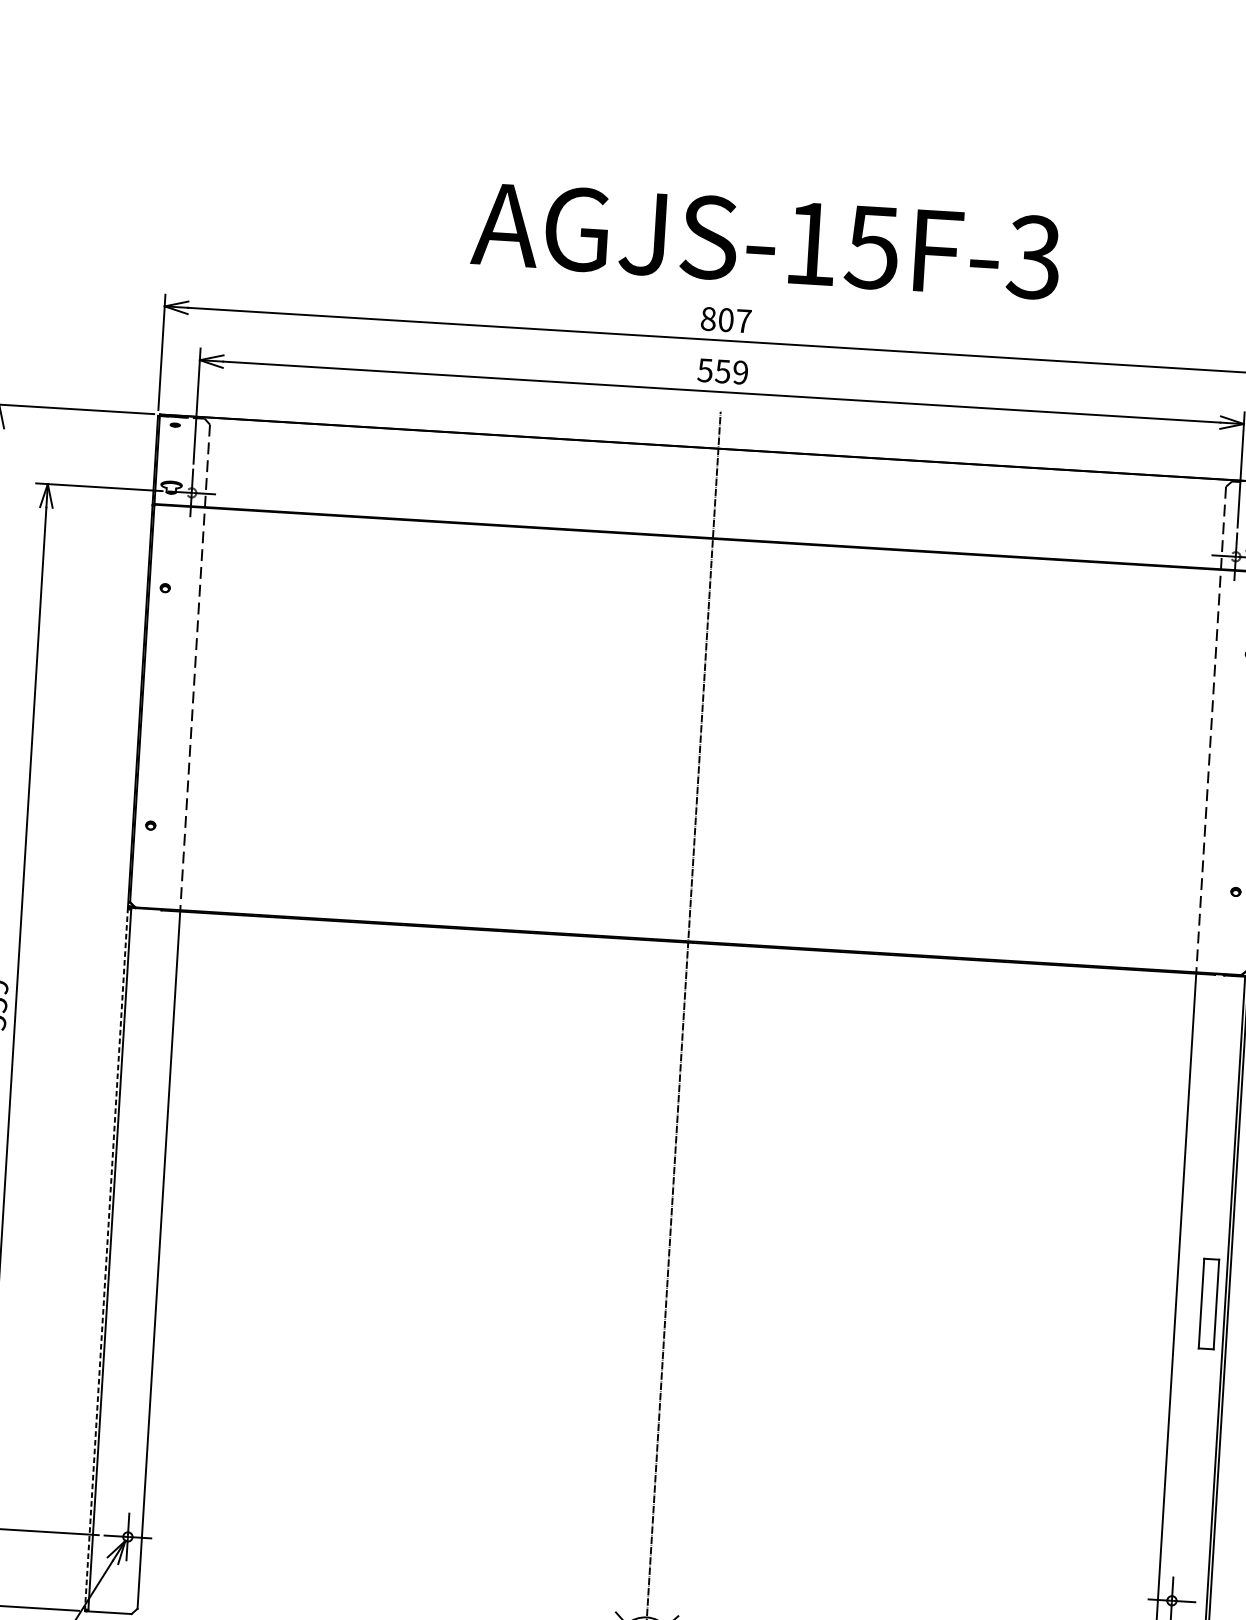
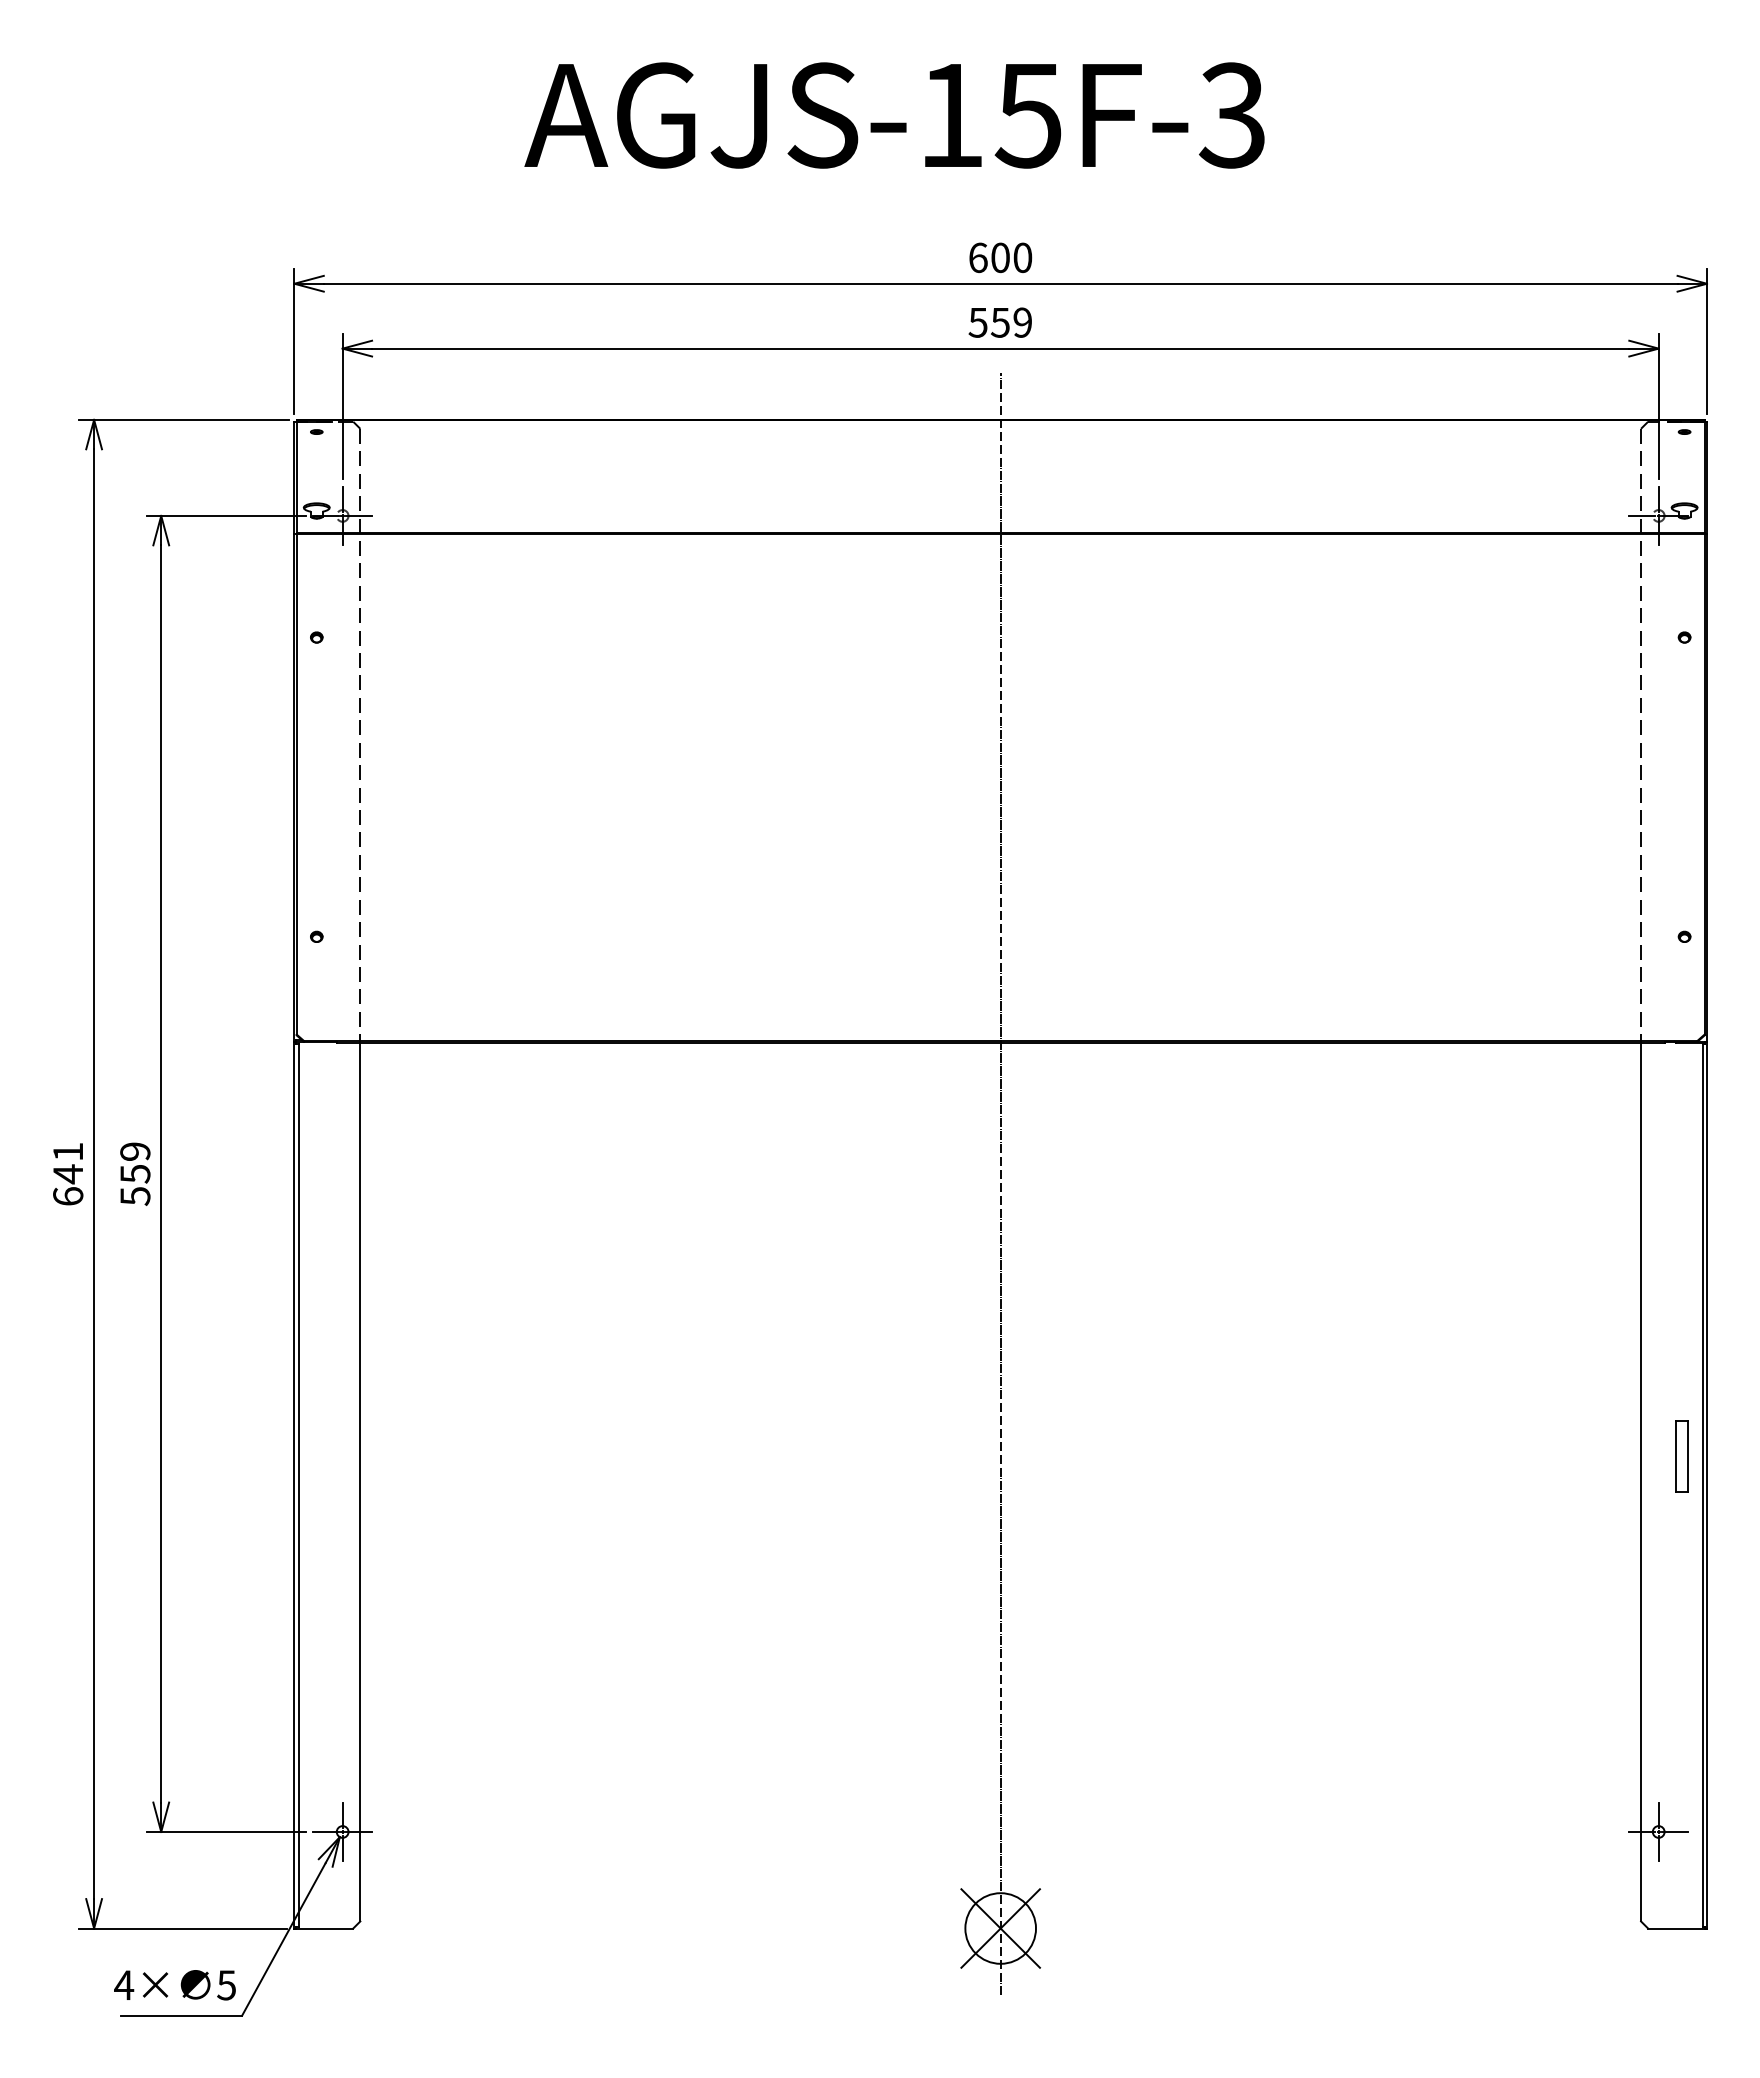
text: (766, 241) -> (894, 115), moved
text: (726, 319) -> (1000, 257), 807 -> 600
line: (106, 1259) -> (294, 1485), dashed -> solid
part: (1208, 1304) -> (1681, 1456), size x0.62

